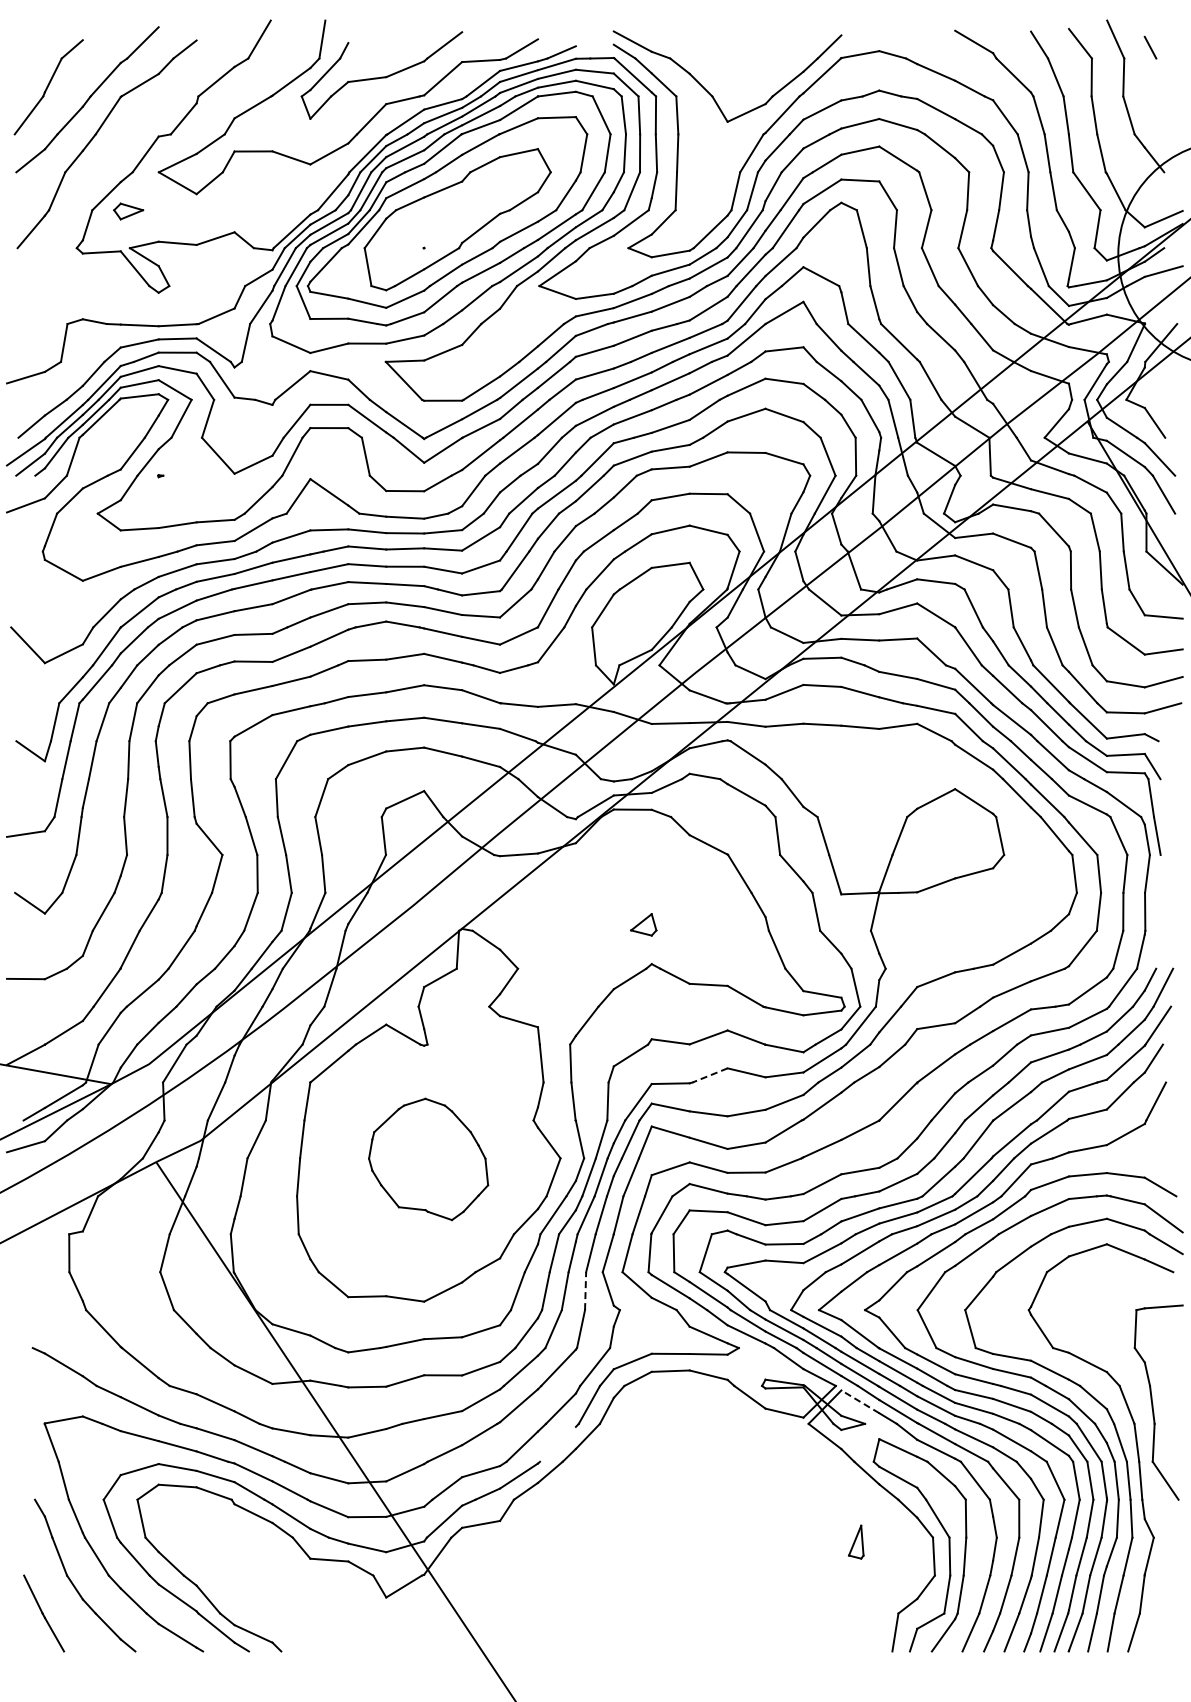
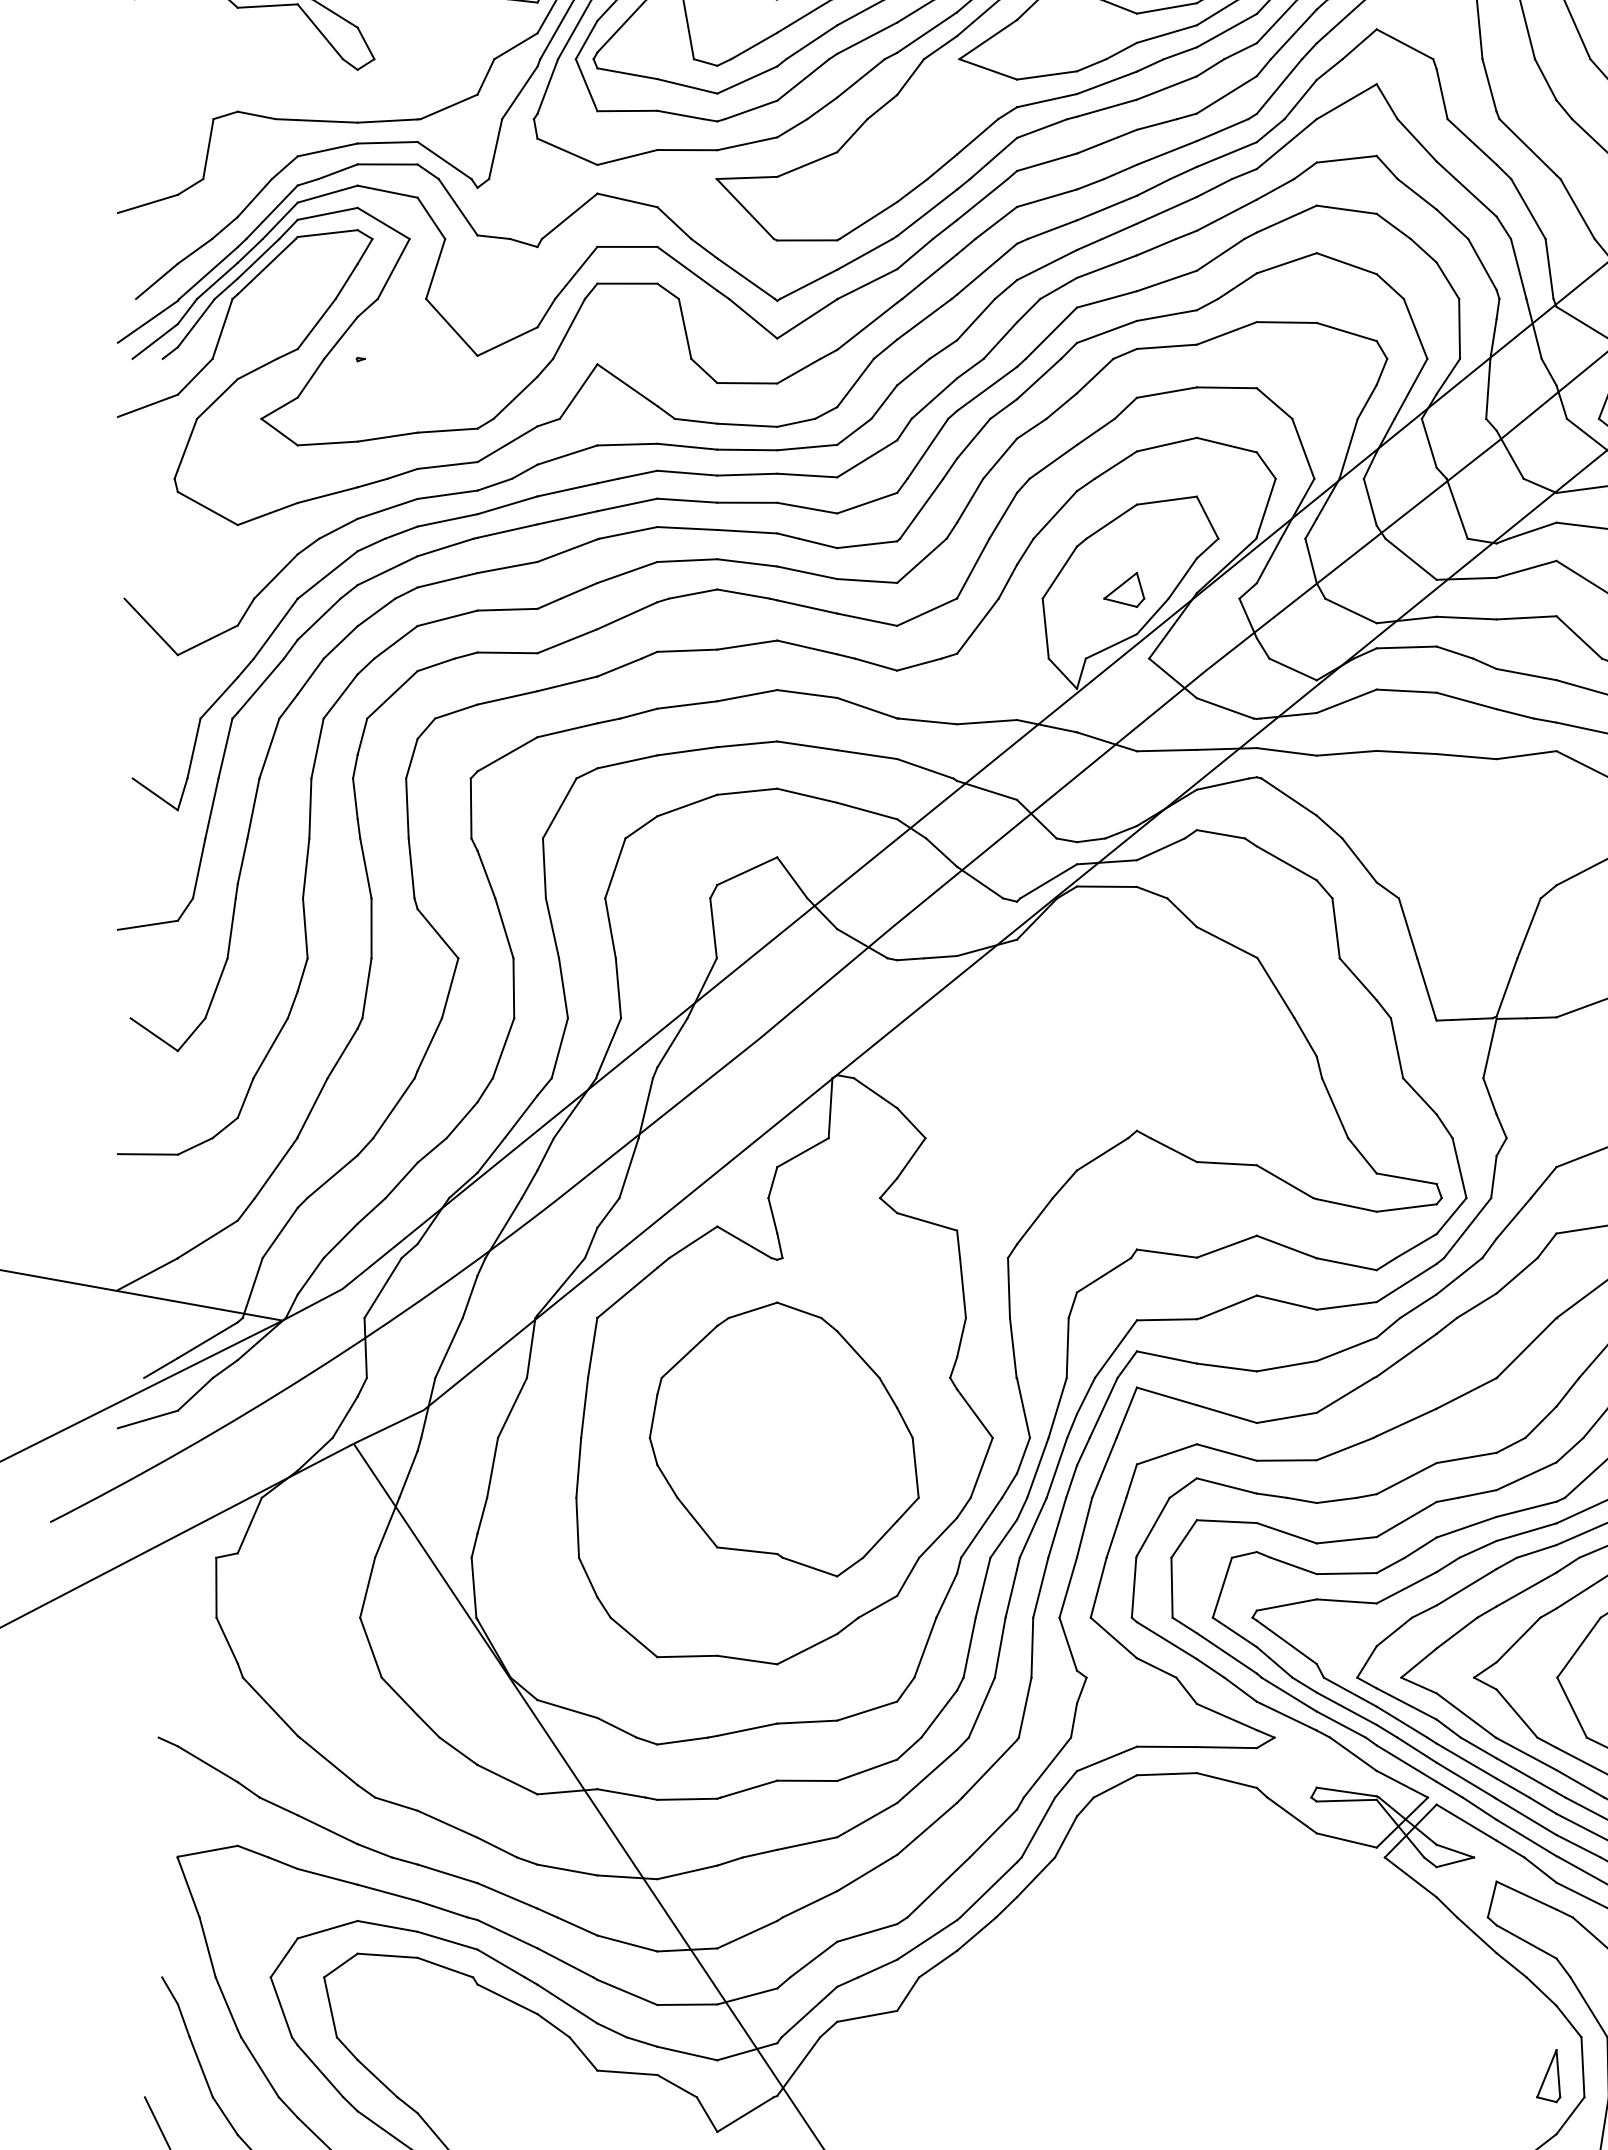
part: (643, 924) -> (1123, 589), moved
line: (710, 1075) -> (1229, 1306), dashed -> solid
part: (428, 1159) -> (784, 1439), size x1.43
line: (585, 1291) -> (1032, 1648), dashed -> solid
line: (859, 1401) -> (1465, 1822), dashed -> solid
line: (557, 1443) -> (987, 1888), added
part: (856, 1541) -> (1549, 2074), moved

